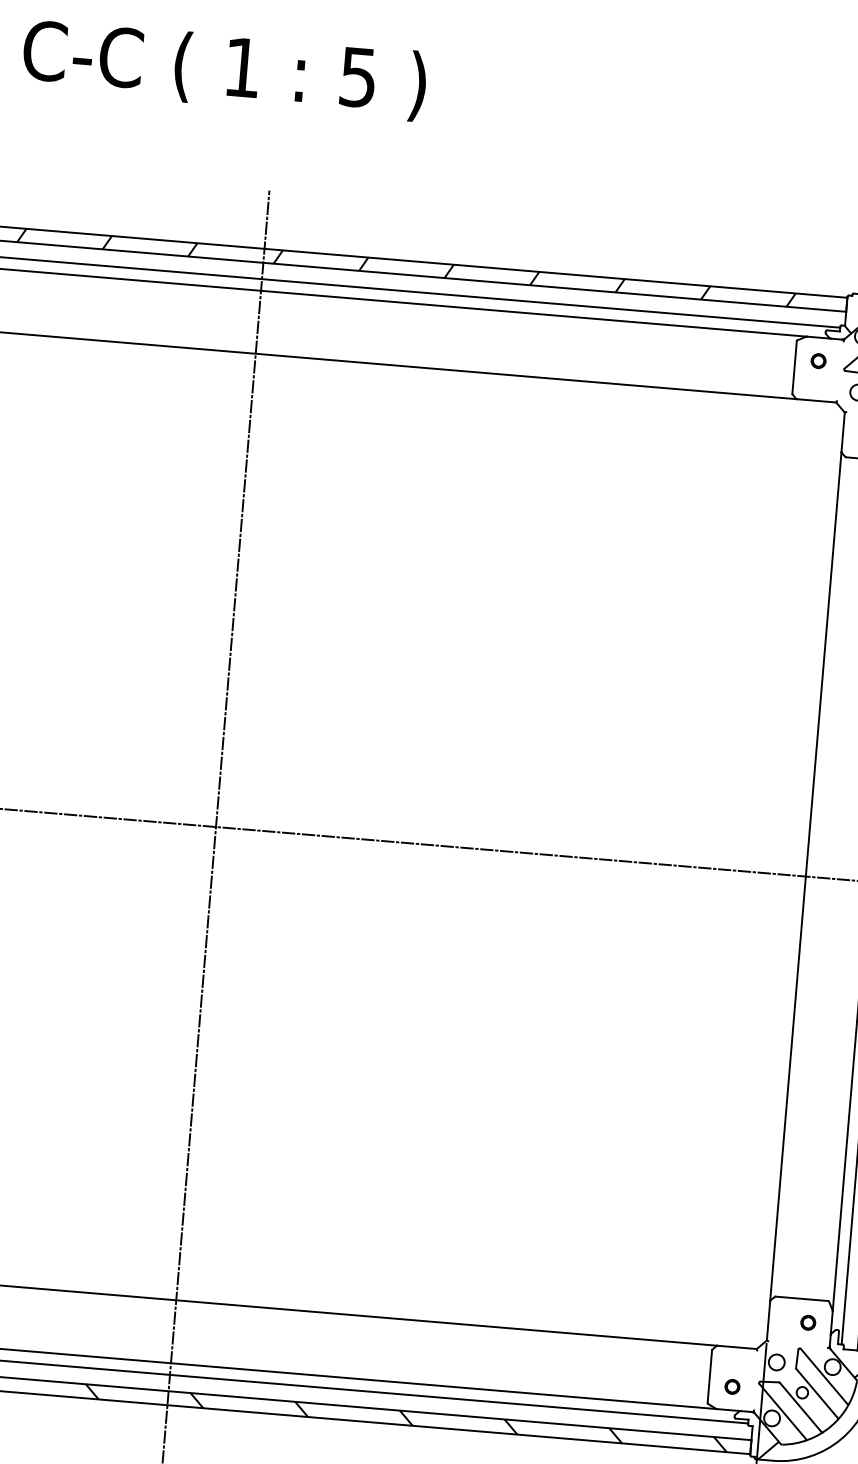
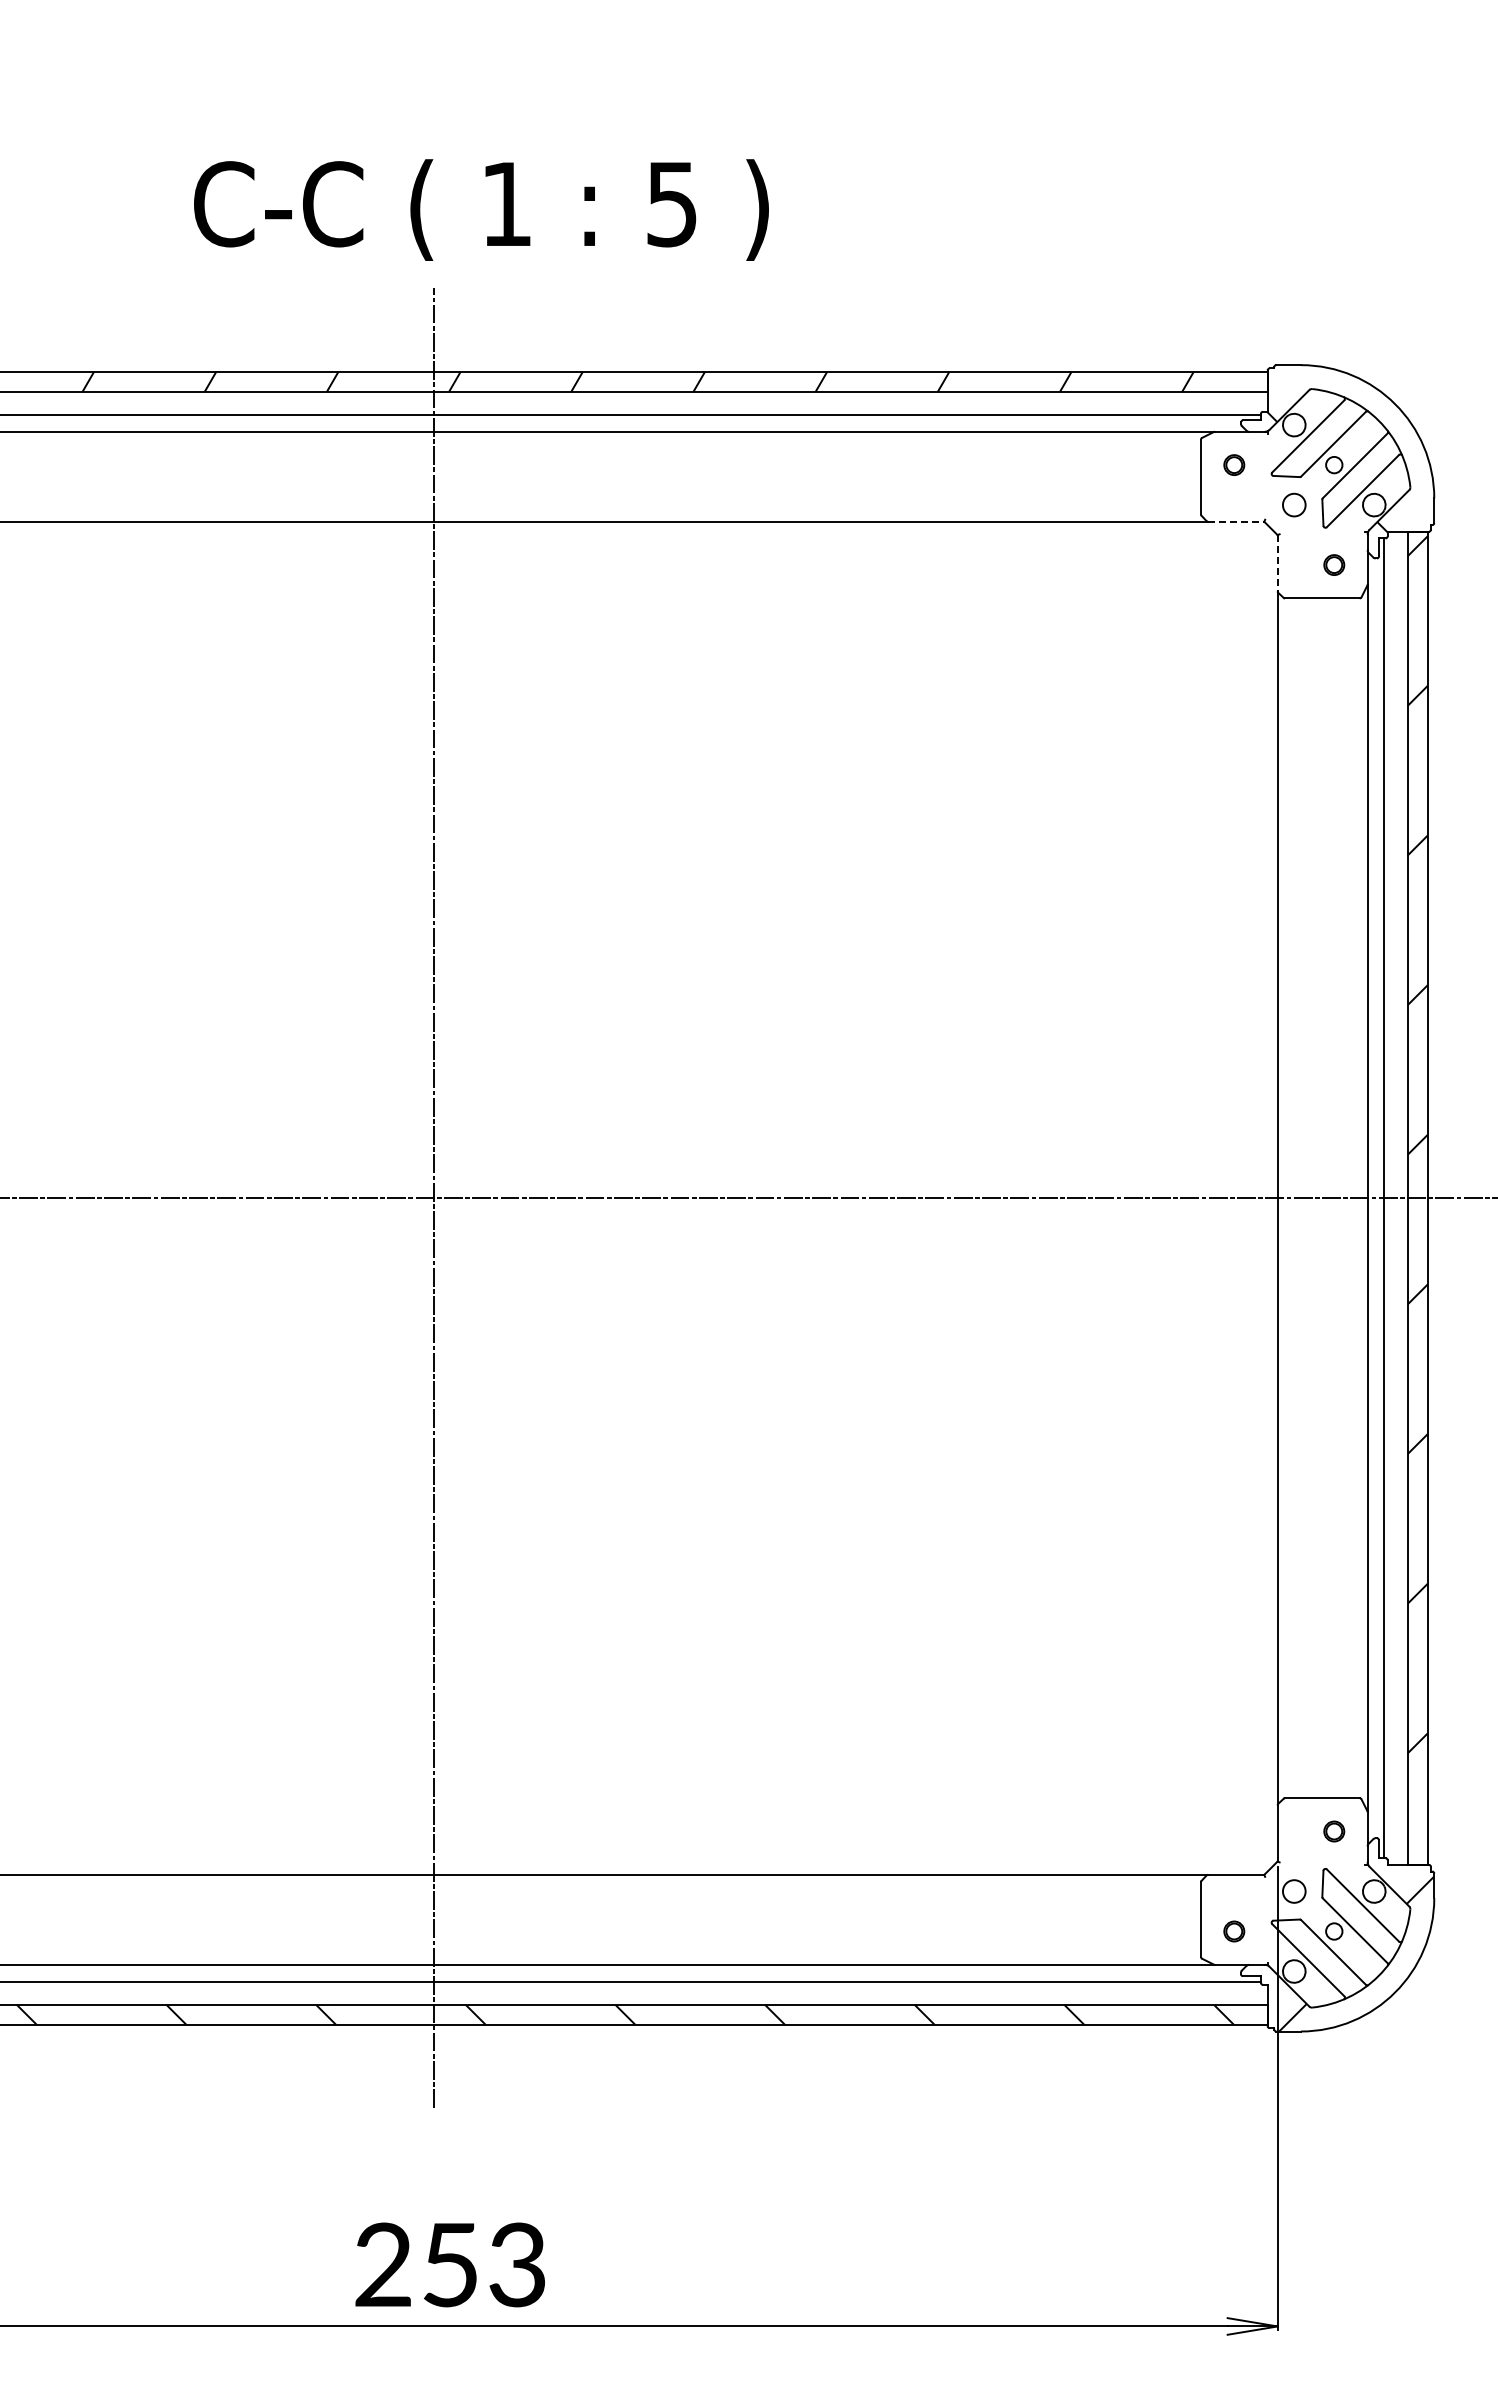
text: (224, 69) -> (481, 209), moved
line: (816, 400) -> (1236, 521), solid -> dashed
line: (843, 432) -> (1277, 563), solid -> dashed

